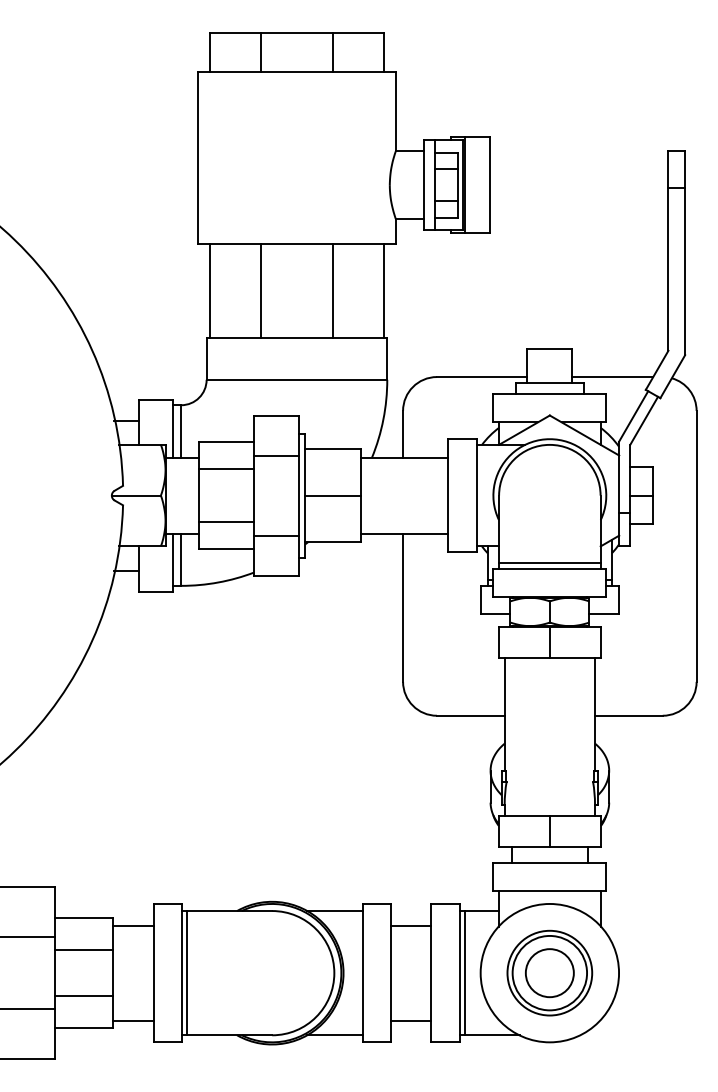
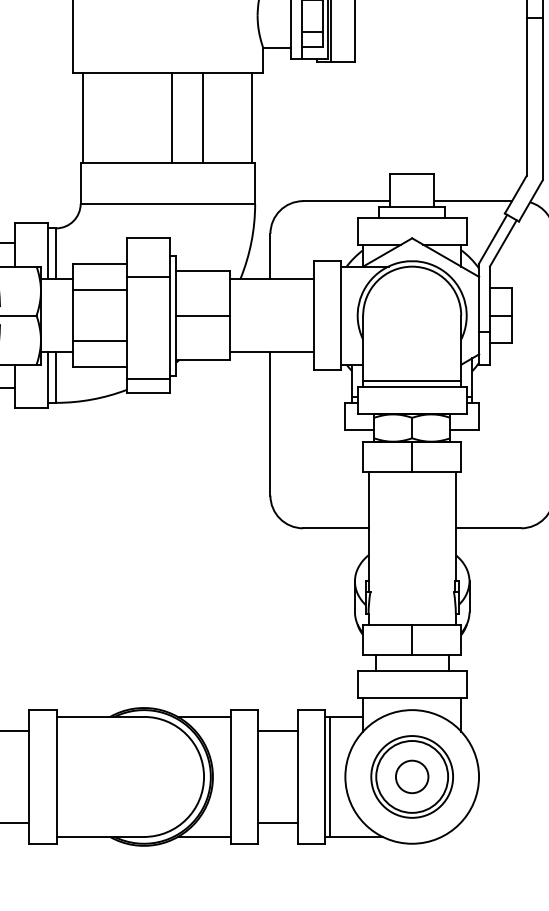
line: (260, 290) -> (171, 117), moved
line: (276, 535) -> (148, 378), moved
line: (187, 973) -> (62, 777), removed
circle: (549, 973) -> (411, 777), size x0.7

